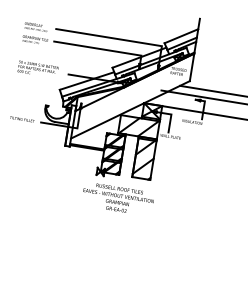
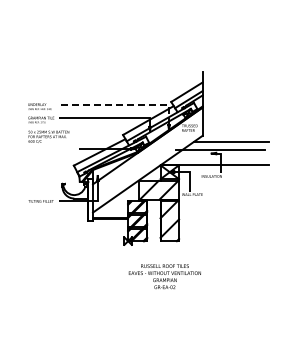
line: (118, 39) -> (124, 105), solid -> dashed
text: (37, 69) -> (48, 136), moved
text: (117, 198) -> (164, 276), moved

